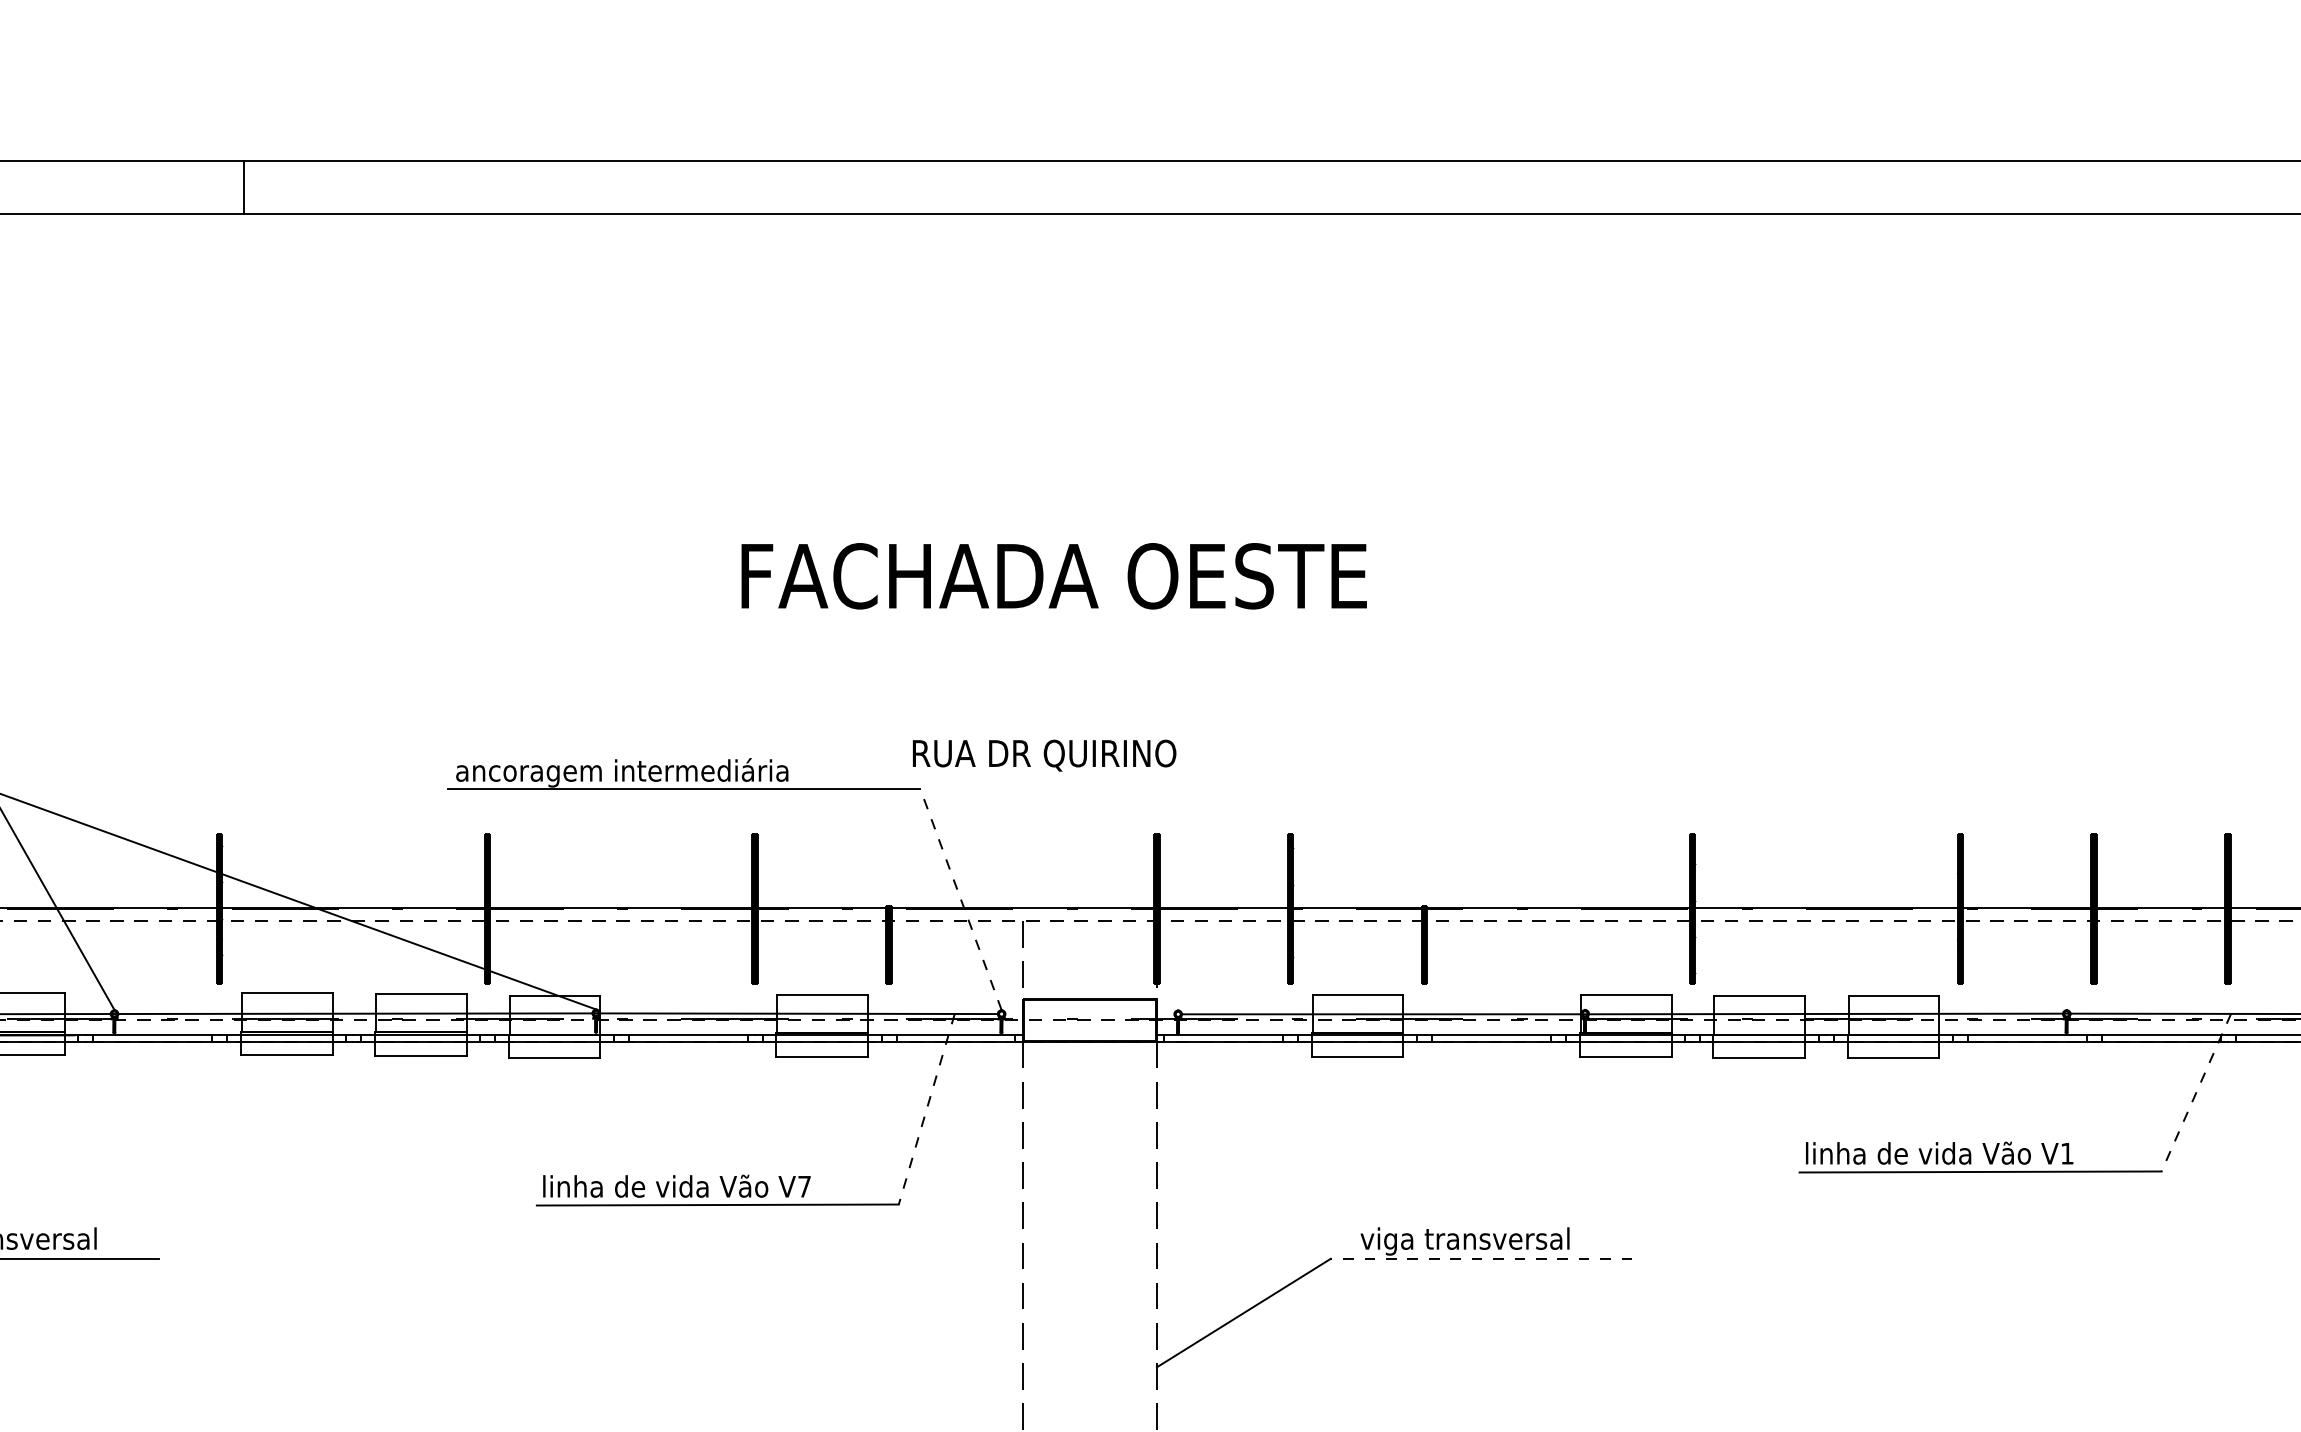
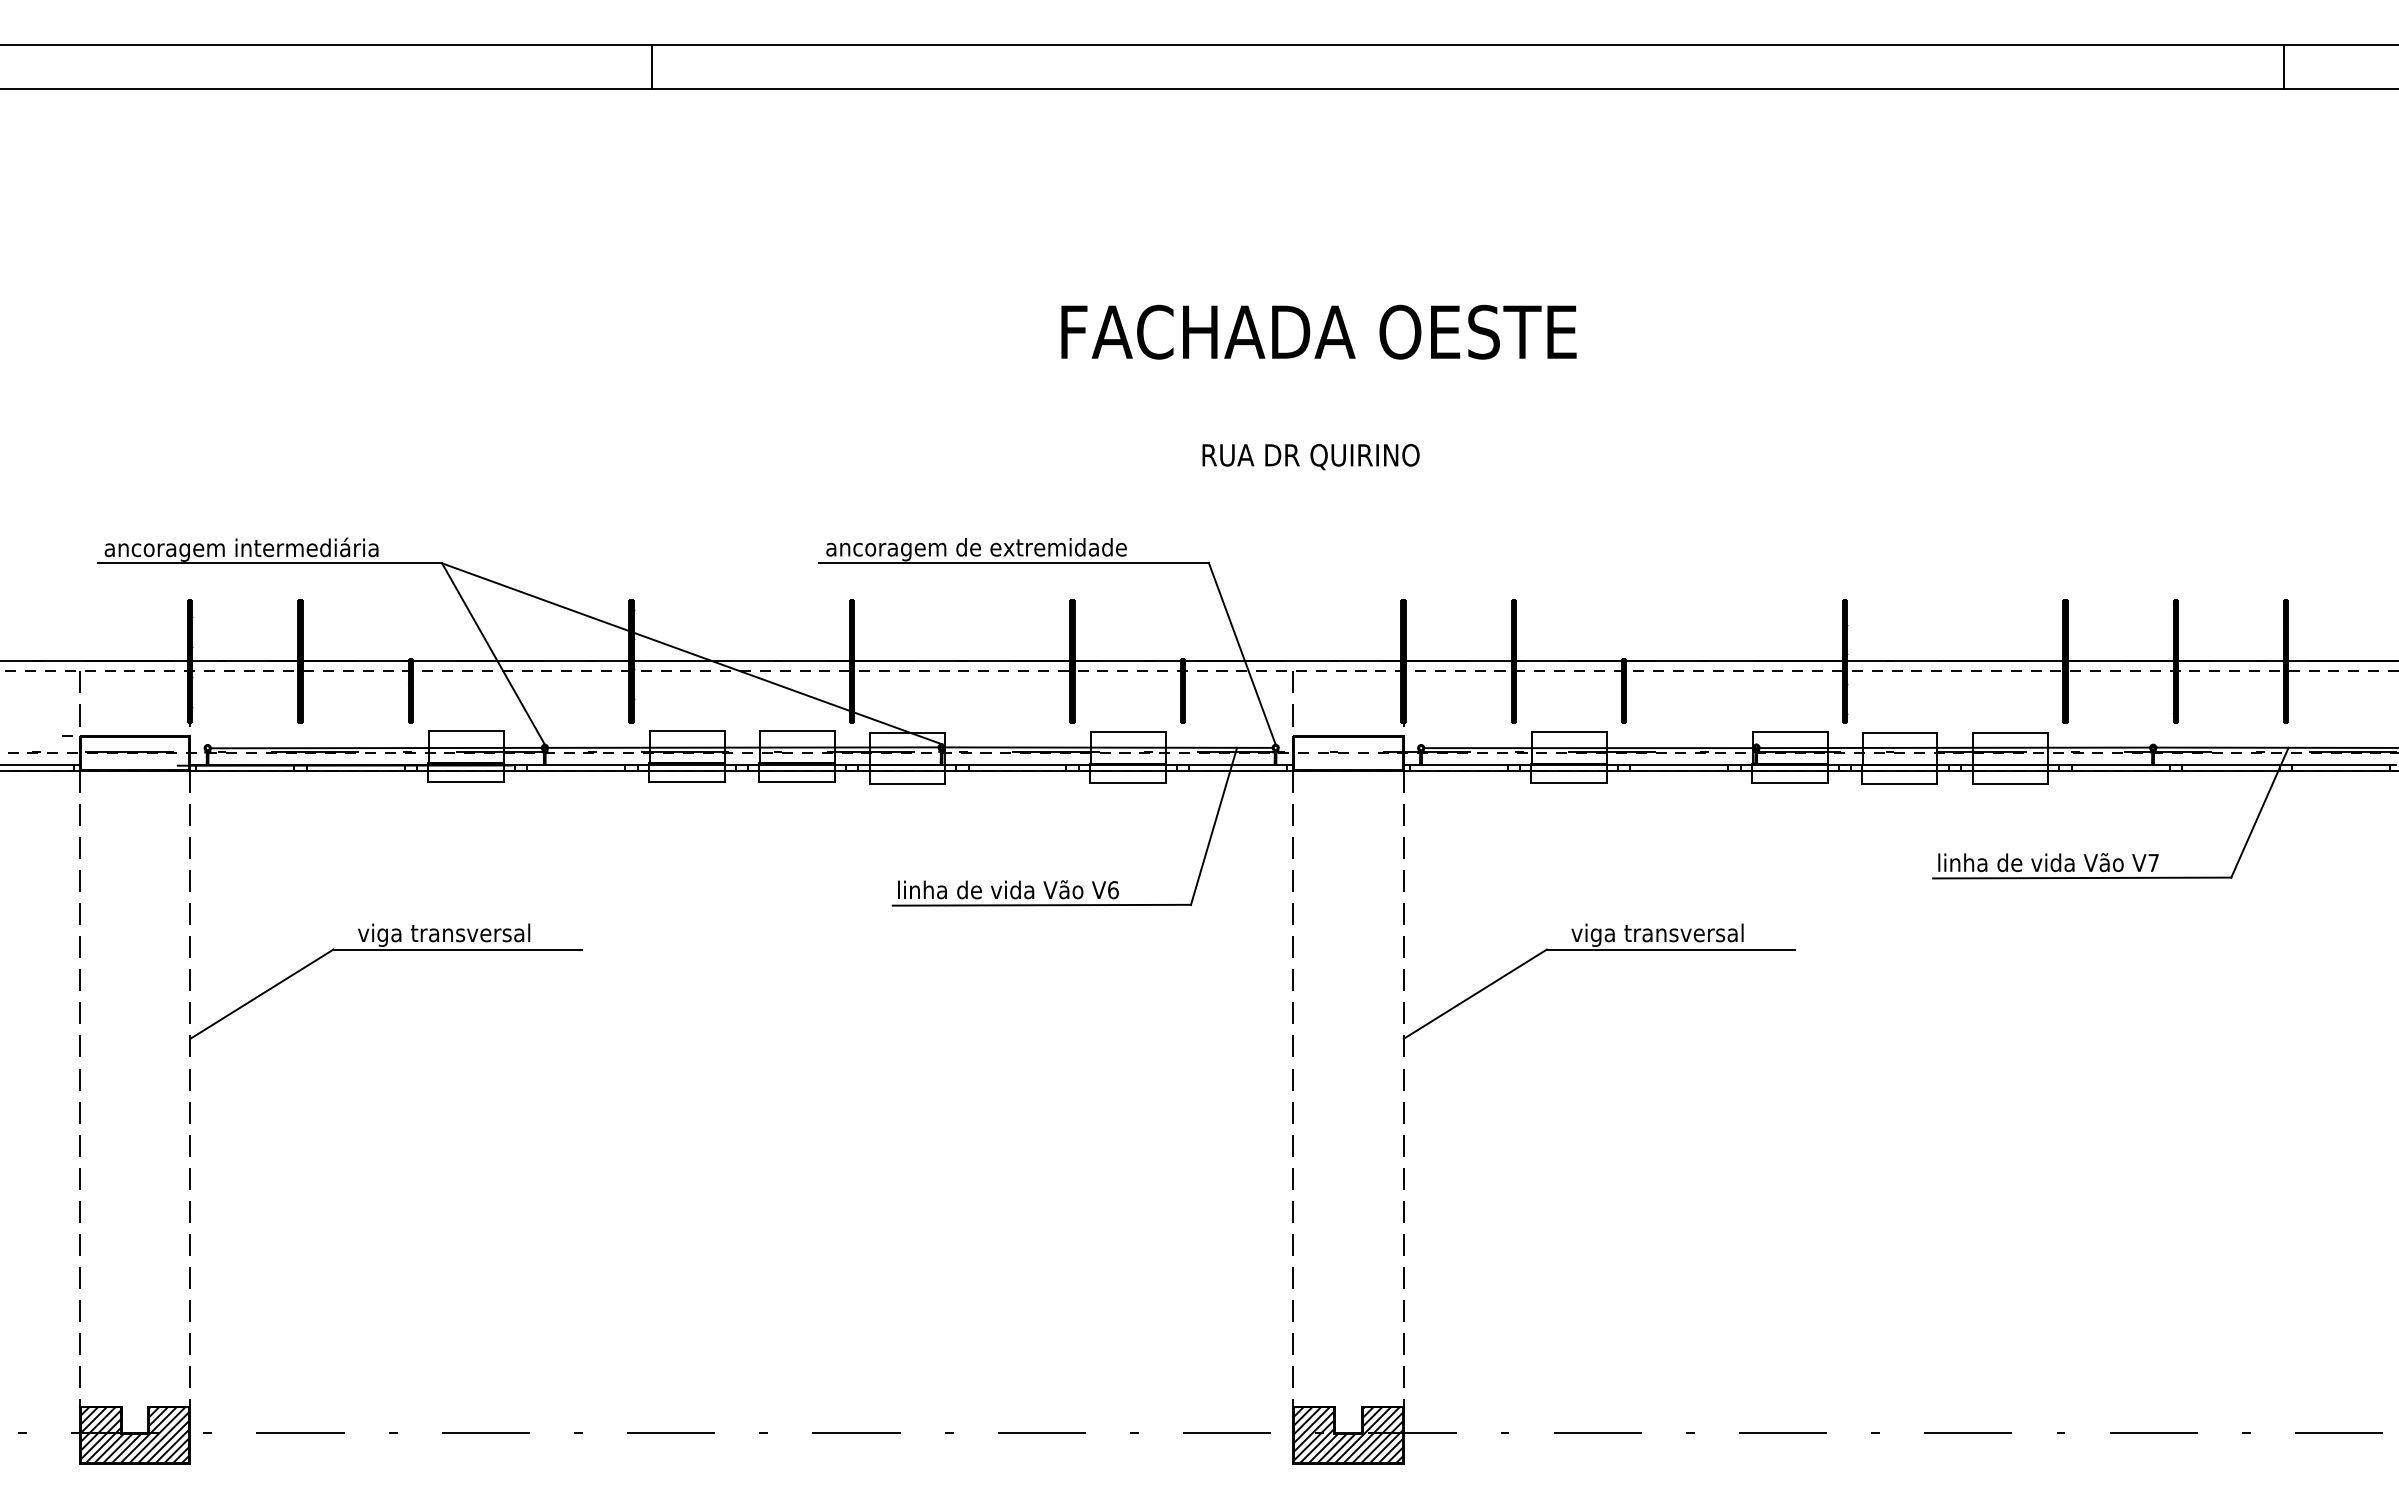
line: (2226, 188) -> (2284, 67), added
text: (1053, 575) -> (1318, 331), moved
text: (1043, 756) -> (1310, 457), moved
text: (717, 769) -> (1041, 546), ancoragem intermediária -> ancoragem de extremidade
line: (961, 899) -> (1242, 653), dashed -> solid
line: (2195, 1092) -> (2259, 812), dashed -> solid
line: (927, 1109) -> (1214, 826), dashed -> solid
text: (2067, 1153) -> (2153, 862), V1 -> V7
text: (804, 1187) -> (1113, 890), V7 -> V6
line: (1480, 1258) -> (1670, 949), dashed -> solid

